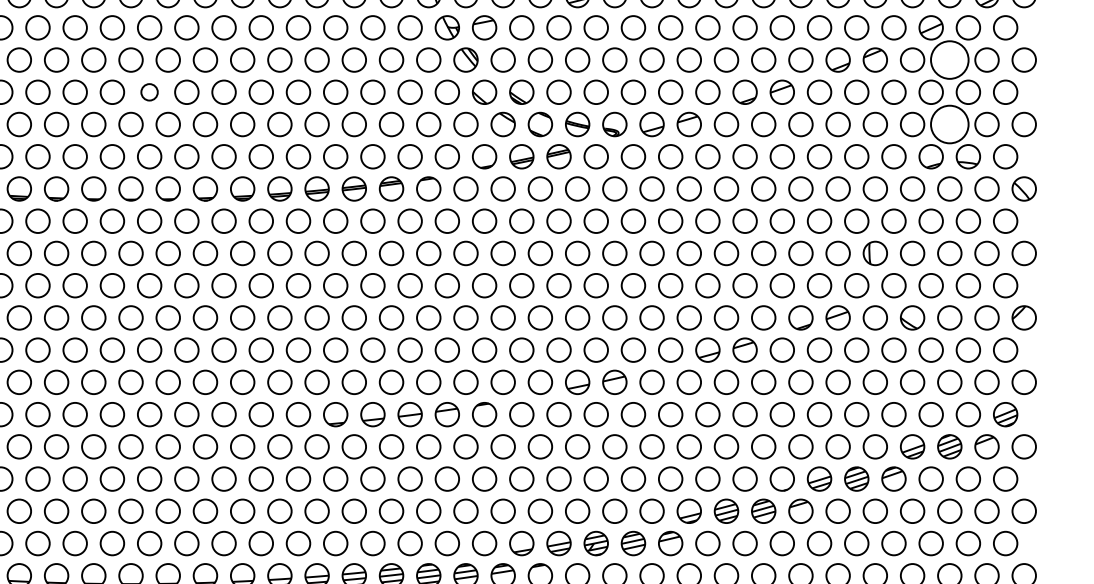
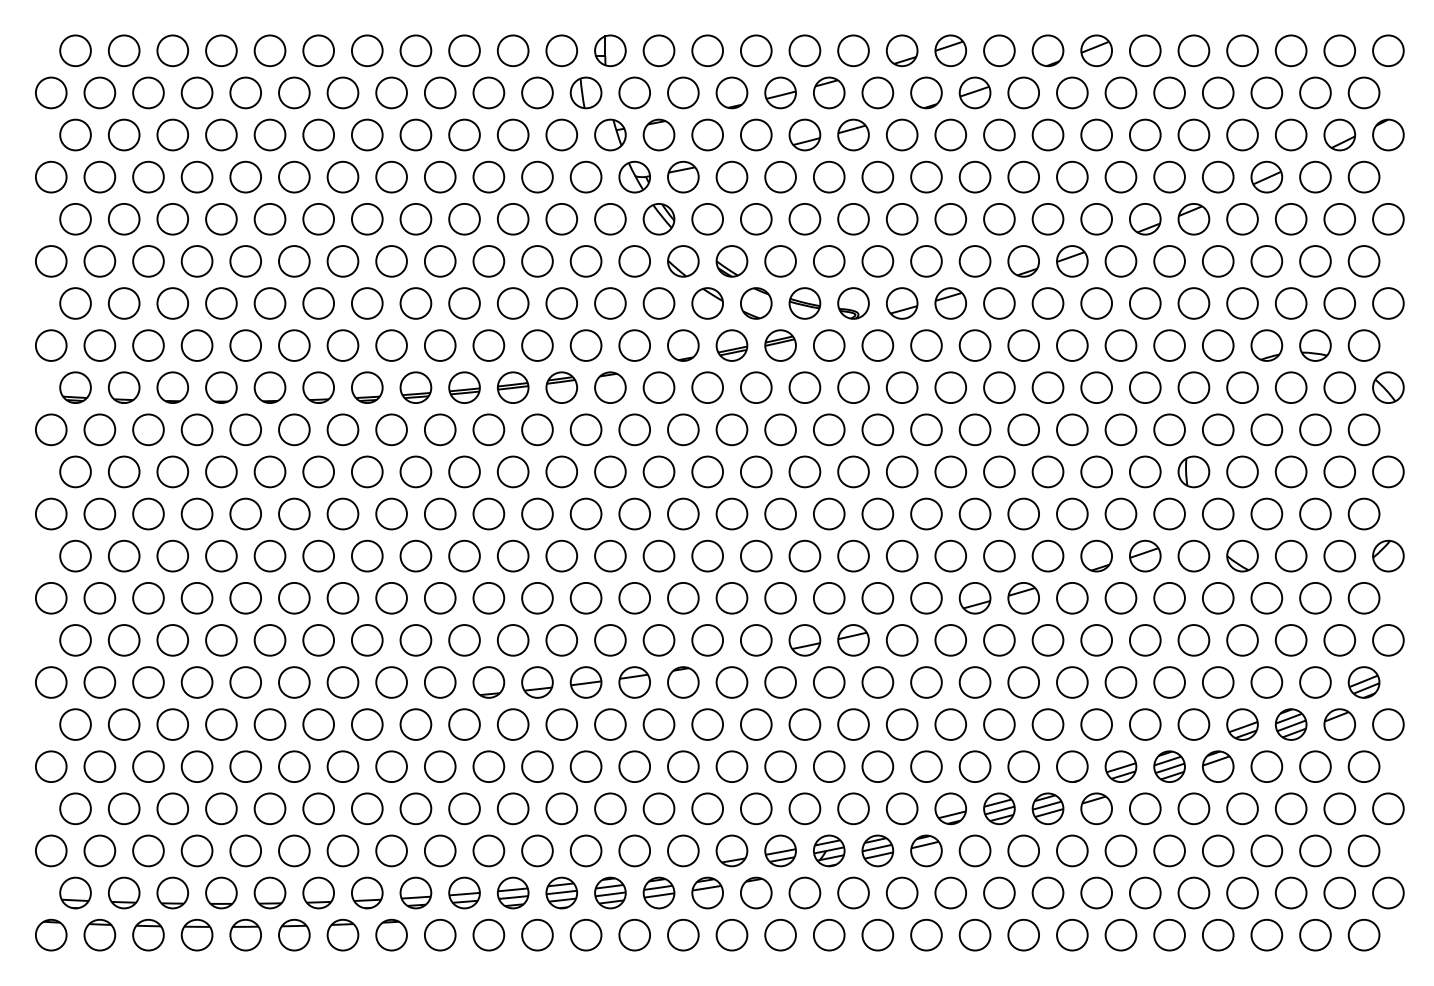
circle: (949, 59) -> (1290, 218), size x0.62
circle: (149, 92) -> (245, 261), size x1.43
circle: (949, 124) -> (1290, 303), size x0.62

